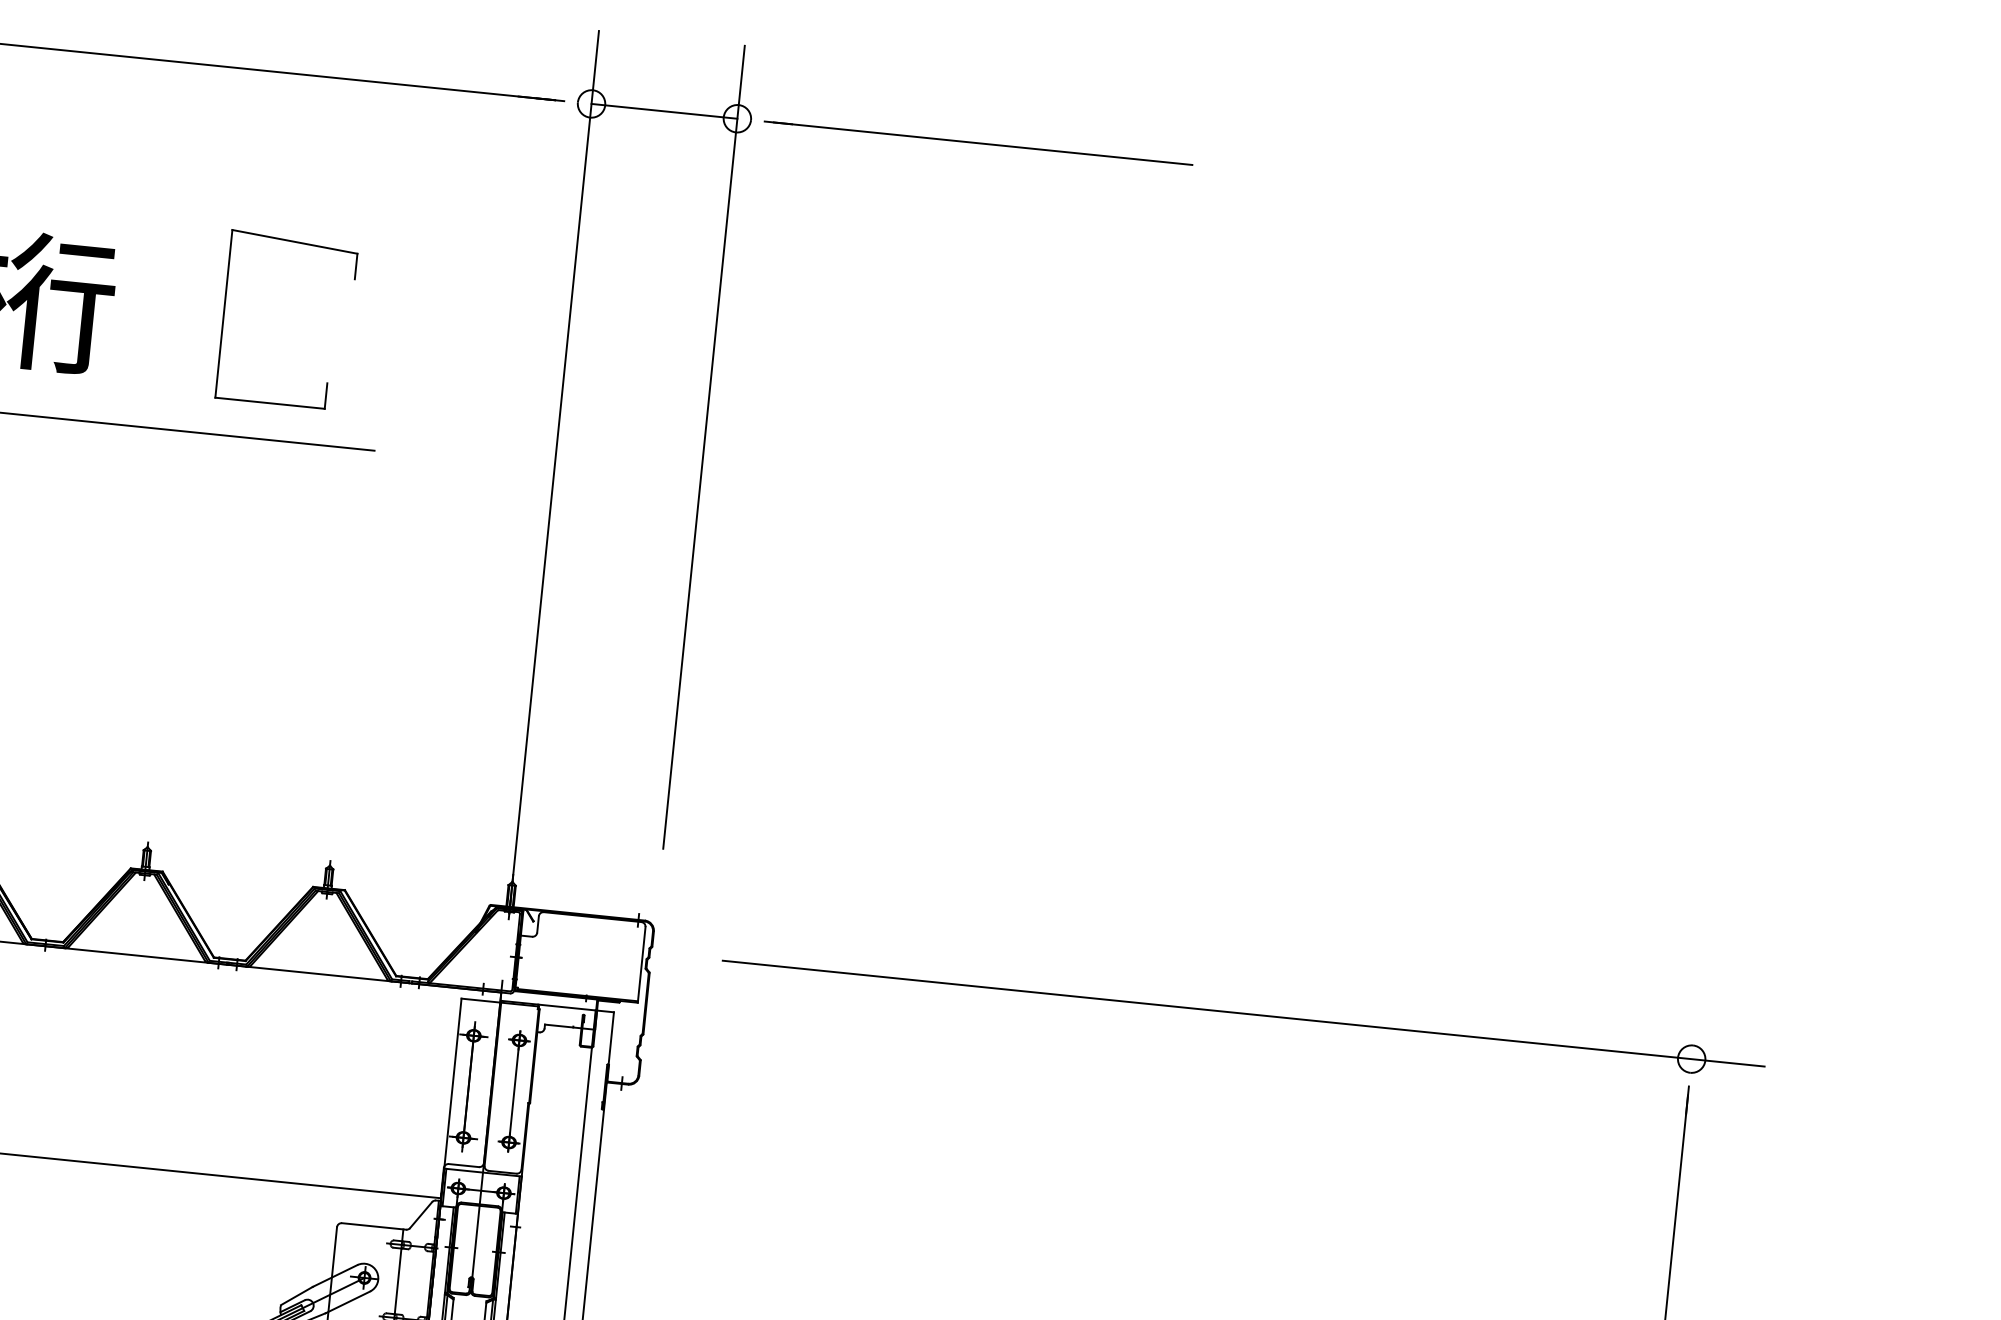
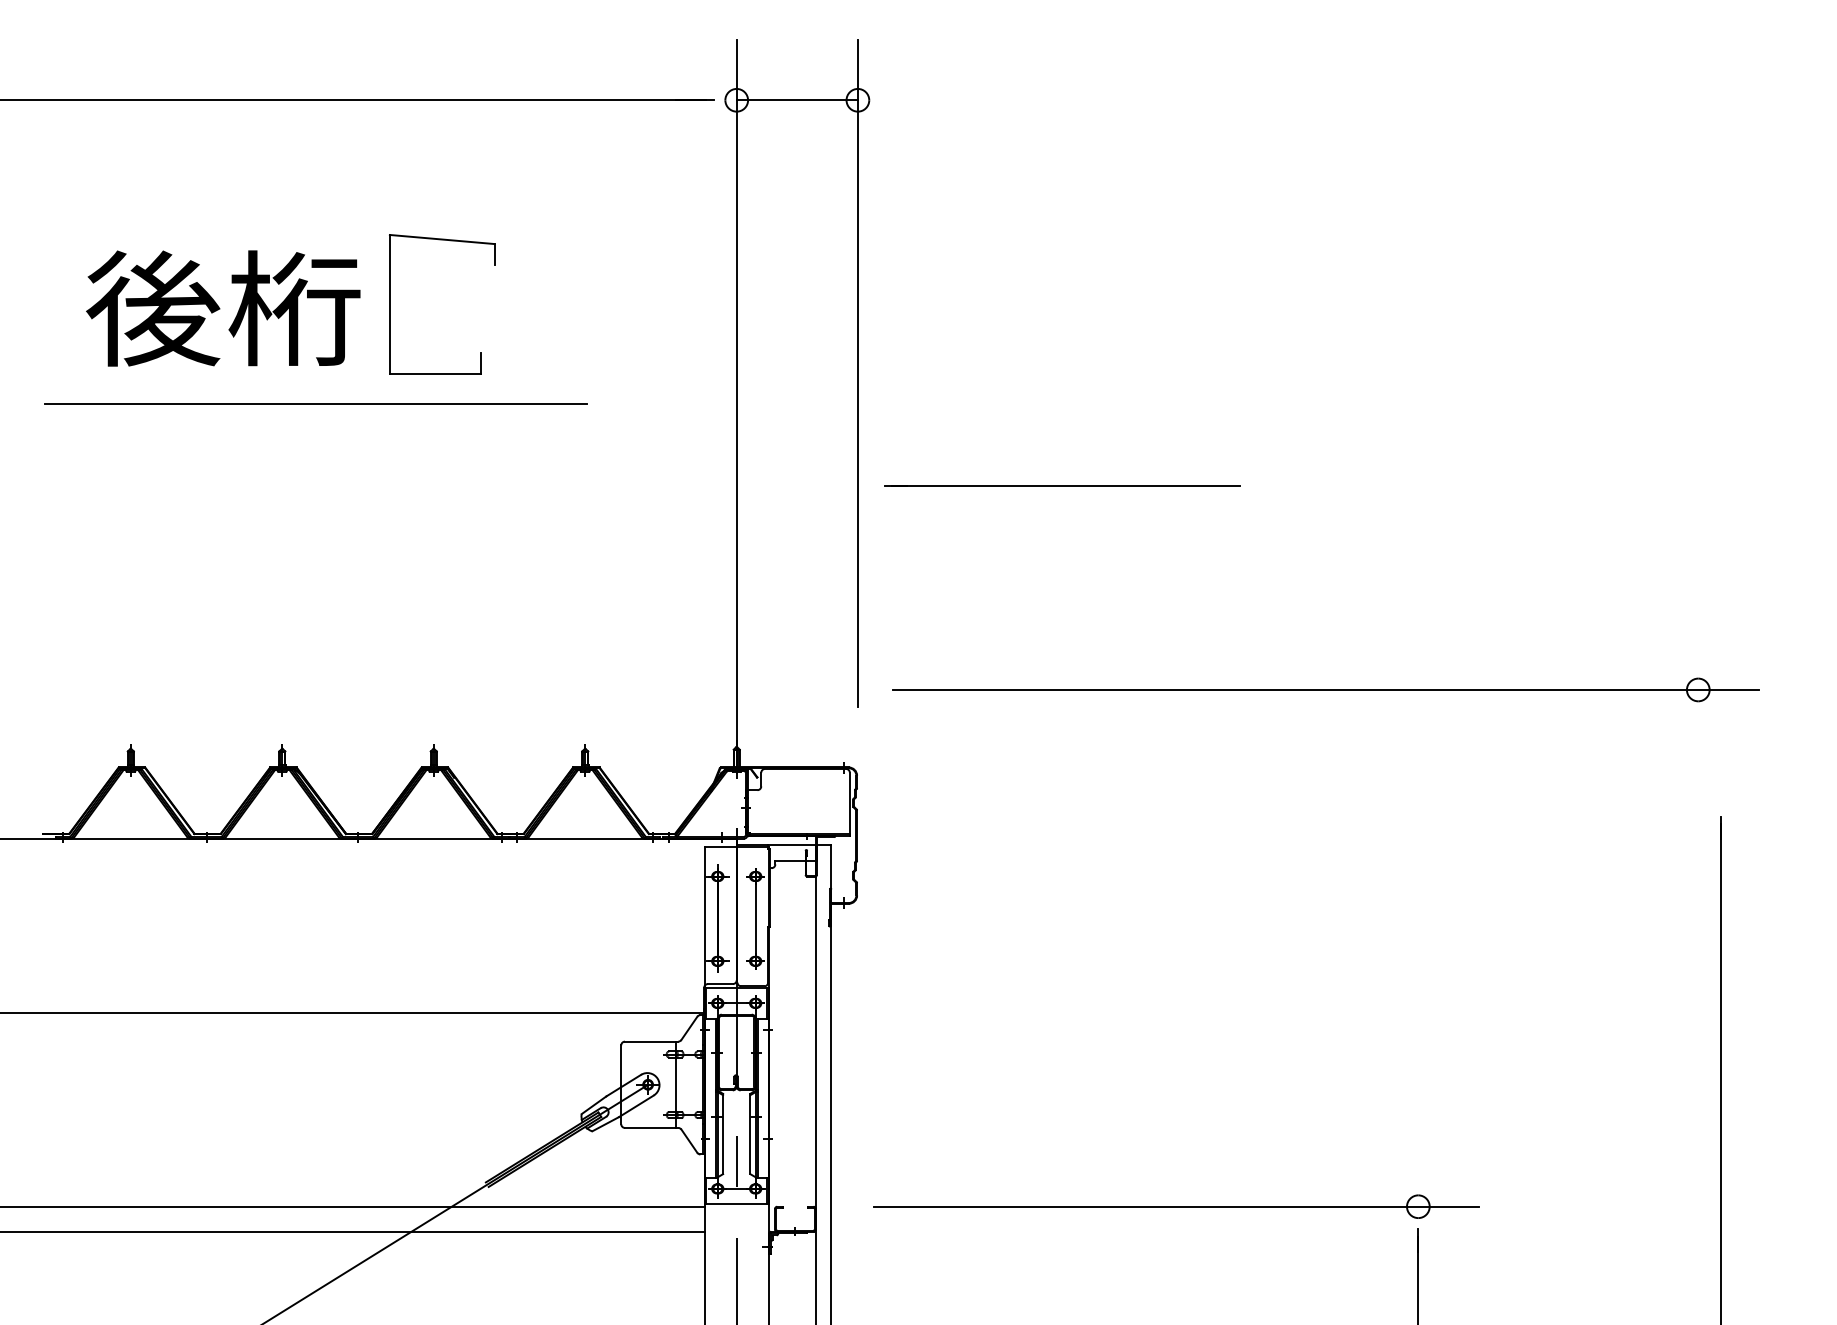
line: (978, 142) -> (1062, 485), moved
part: (224, 313) -> (390, 304), moved
part: (1243, 1013) -> (1325, 689), moved

